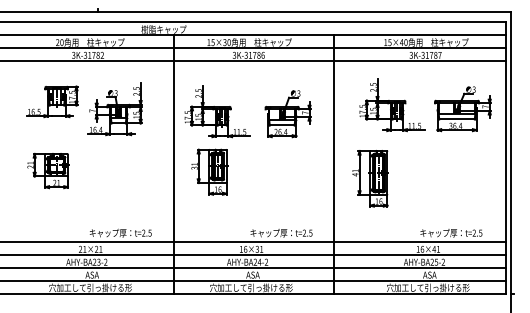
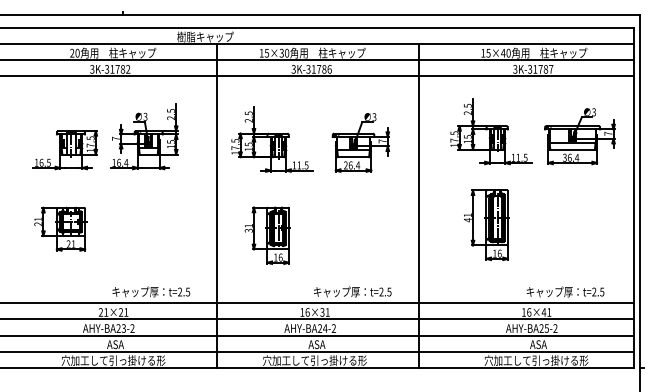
part: (52, 101) -> (65, 149), moved
part: (48, 170) -> (60, 228), moved
part: (209, 171) -> (267, 234), moved
part: (370, 178) -> (486, 224), moved

